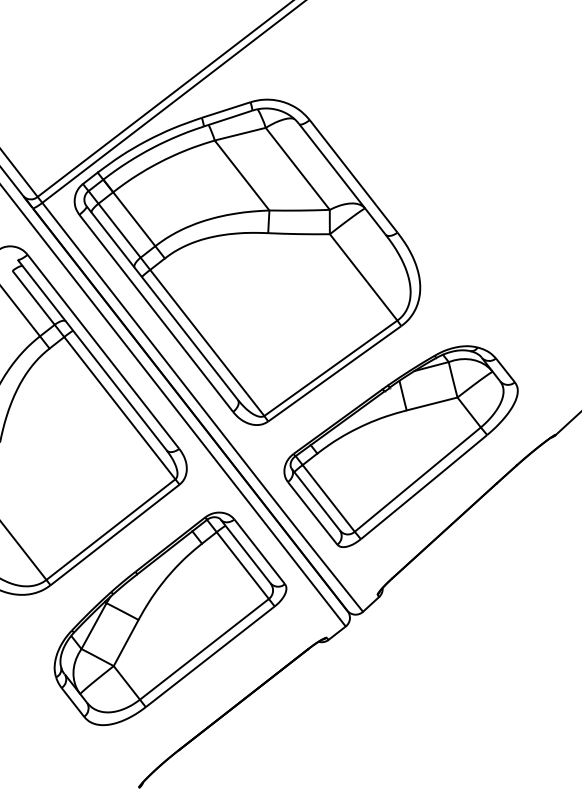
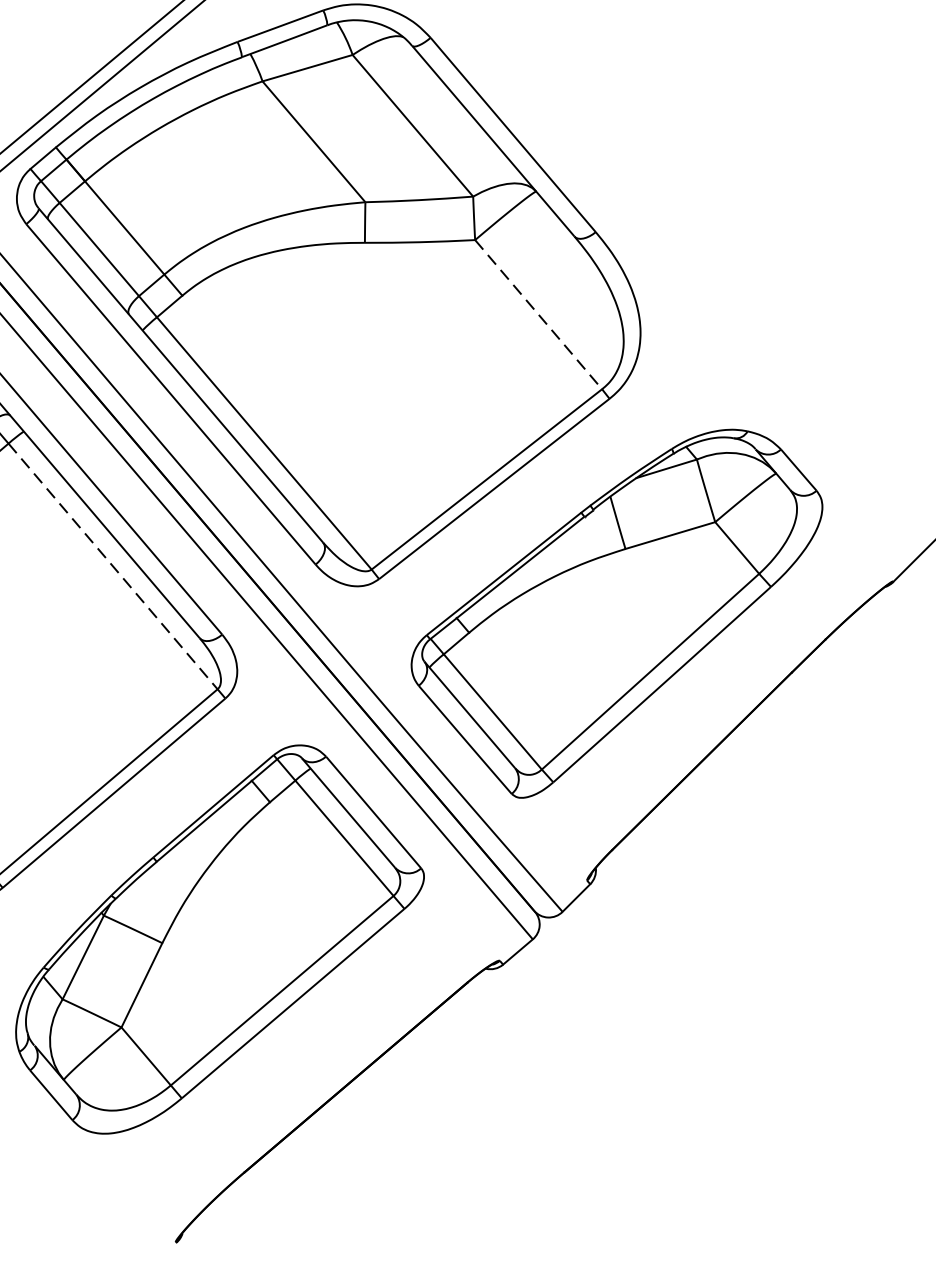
line: (363, 277) -> (538, 314), solid -> dashed
line: (120, 408) -> (114, 566), solid -> dashed

